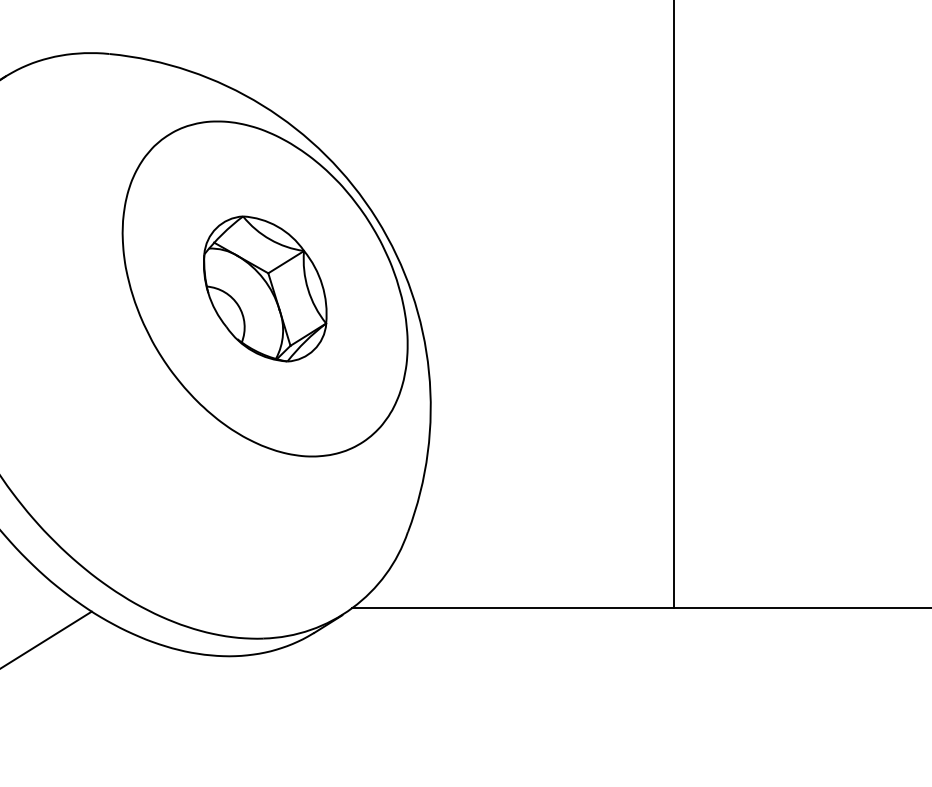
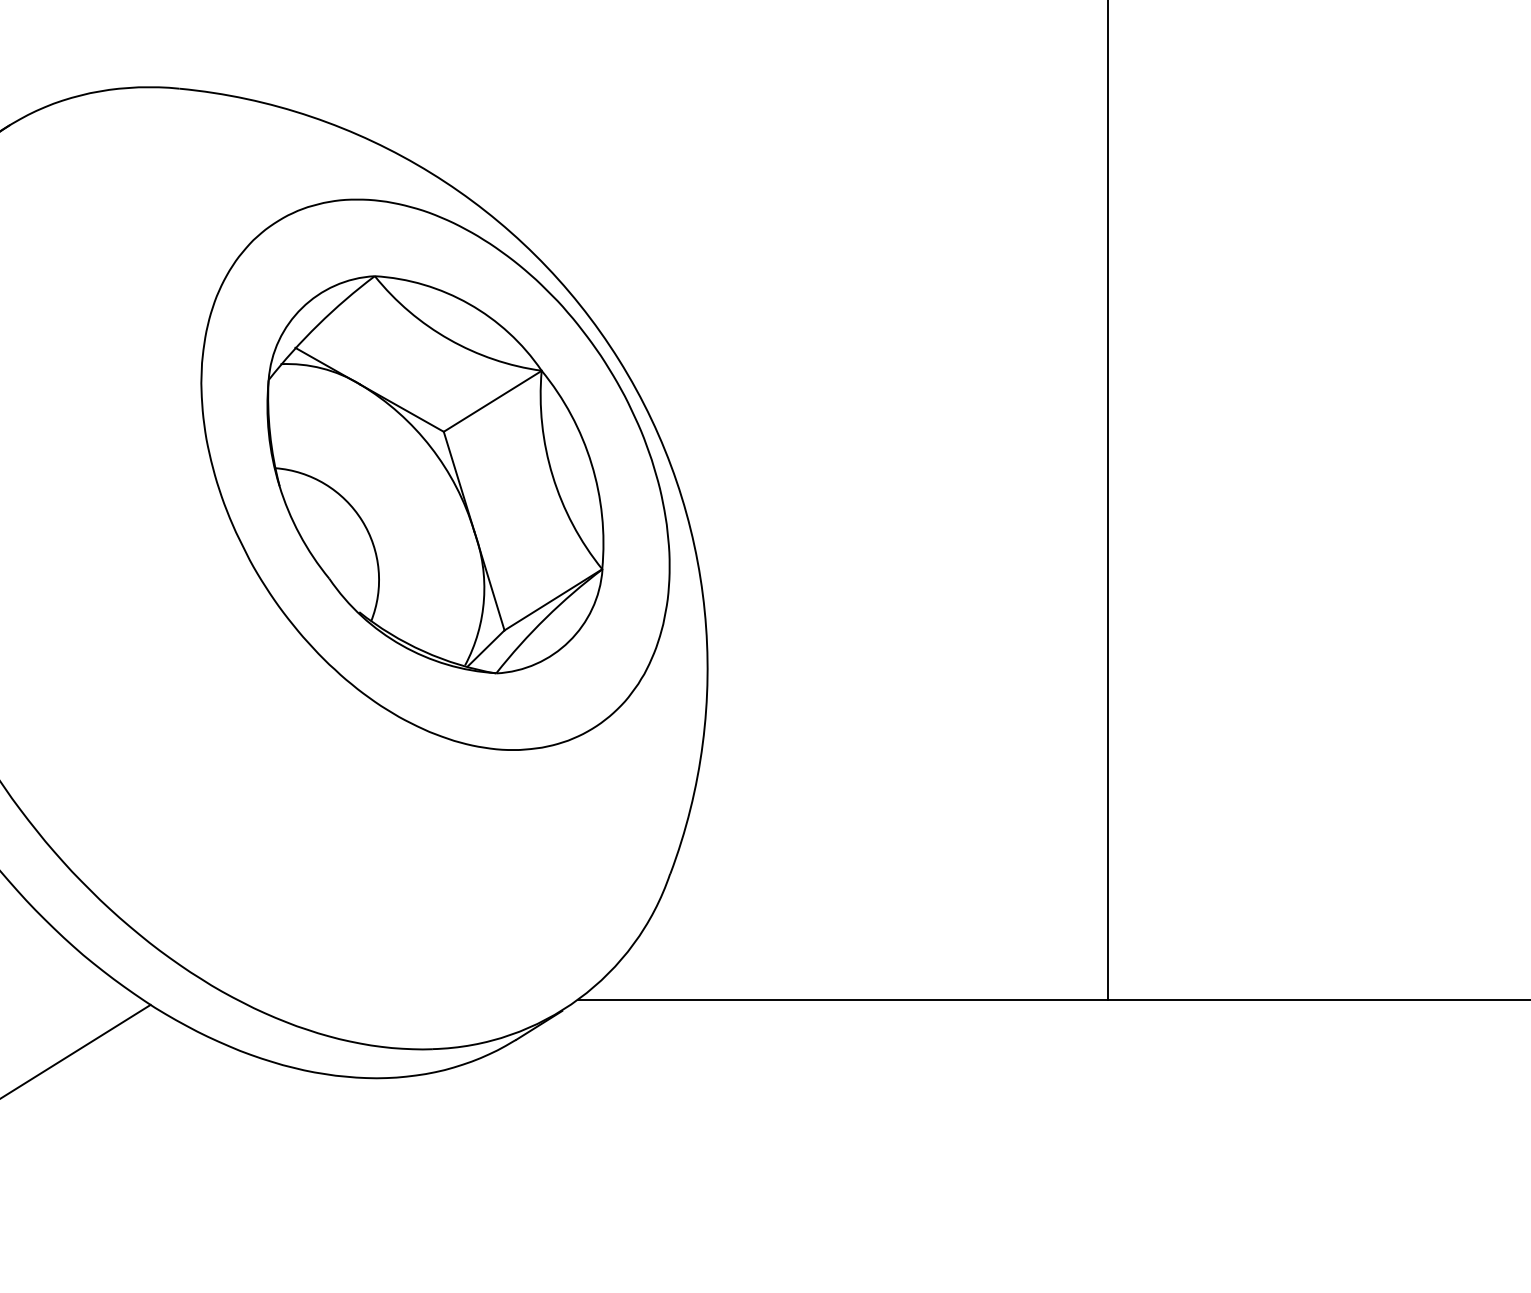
part: (265, 288) -> (436, 473), size x1.67

